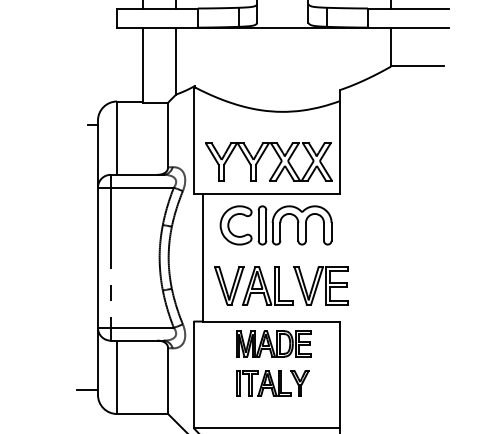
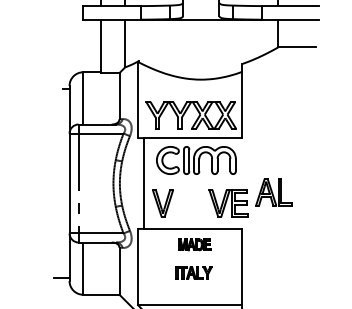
part: (267, 285) -> (273, 191), moved
part: (273, 343) -> (194, 244), size x0.6
part: (272, 383) -> (193, 273), size x0.7

